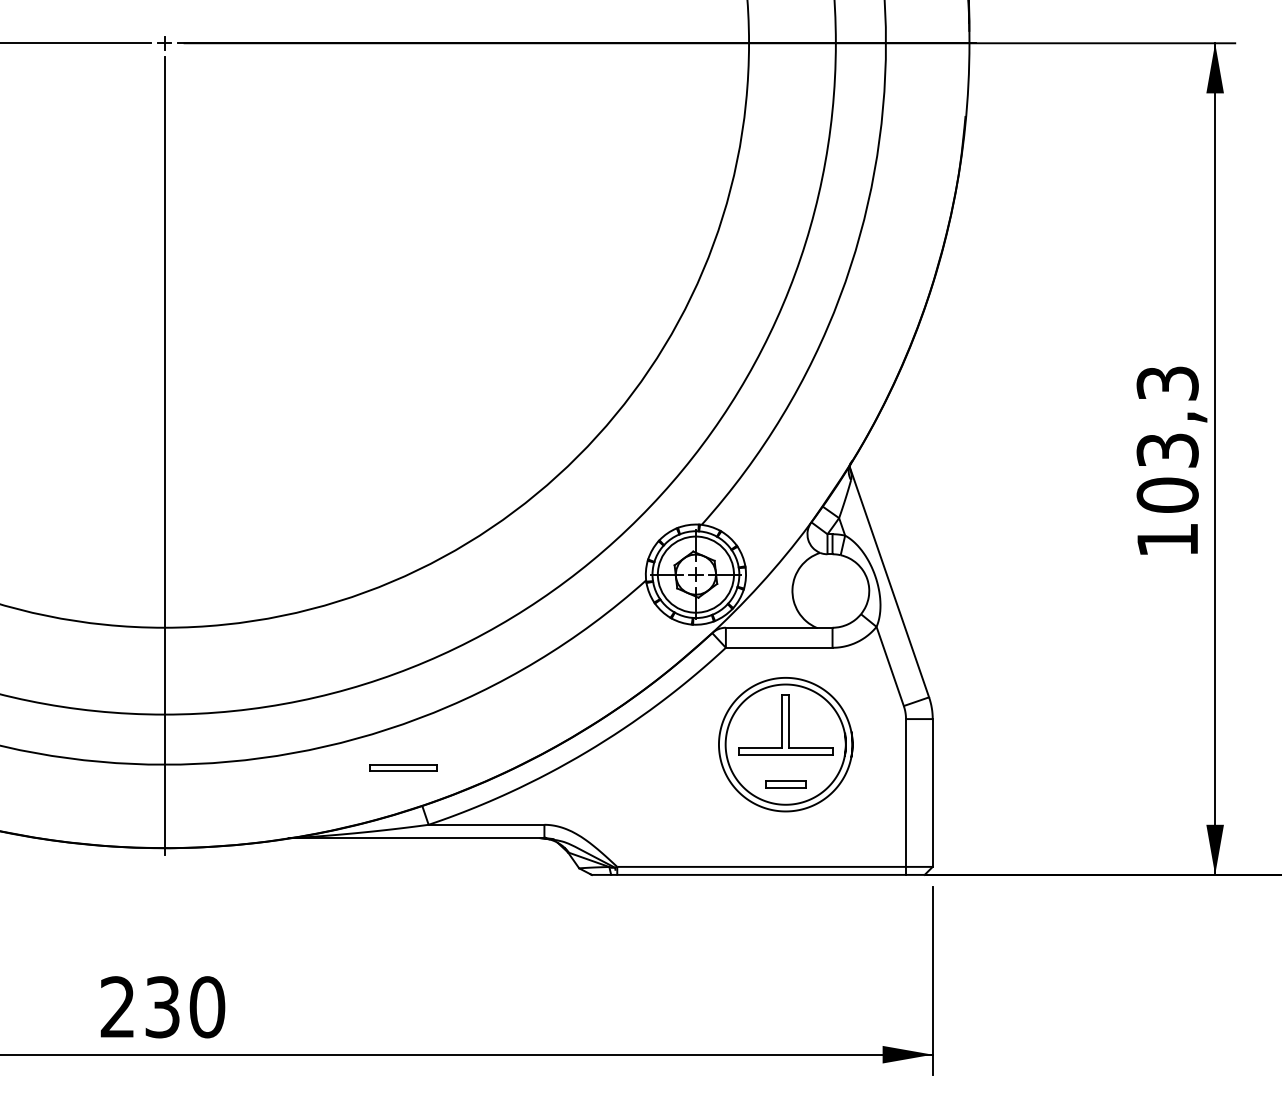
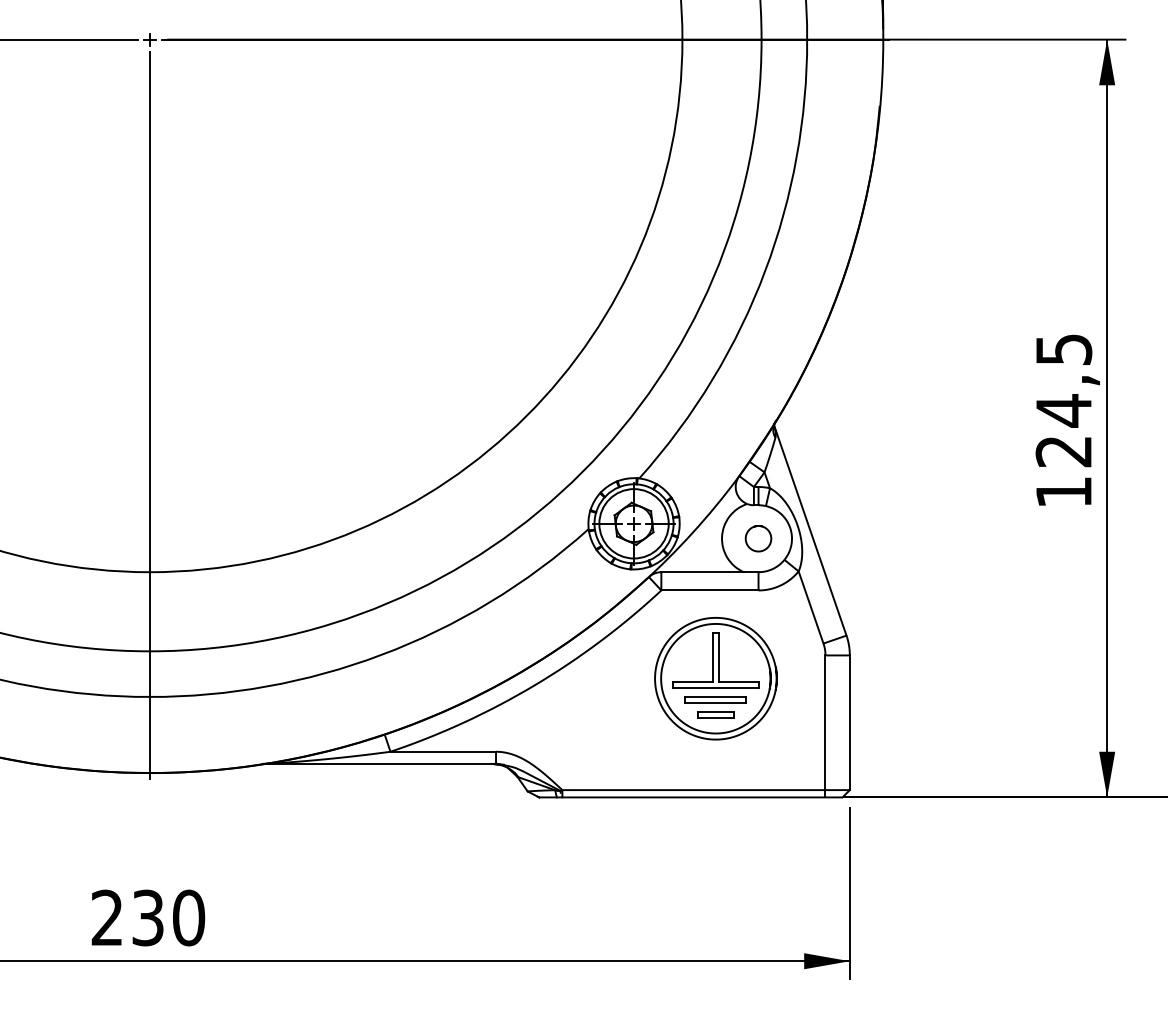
text: (1167, 439) -> (1063, 400), 103,3 -> 124,5
part: (832, 590) -> (758, 538), added
part: (403, 767) -> (715, 699), moved

